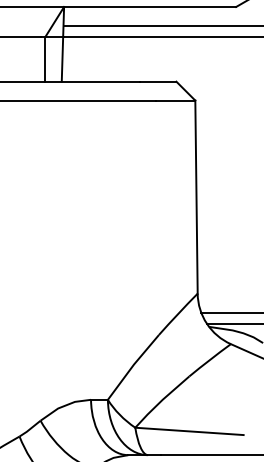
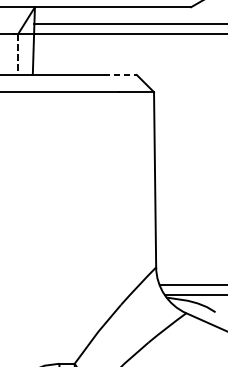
line: (45, 59) -> (18, 54), solid -> dashed
line: (158, 81) -> (120, 74), solid -> dashed

